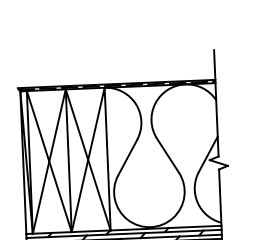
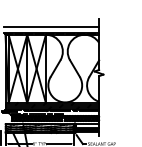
line: (115, 70) -> (51, 26), added

